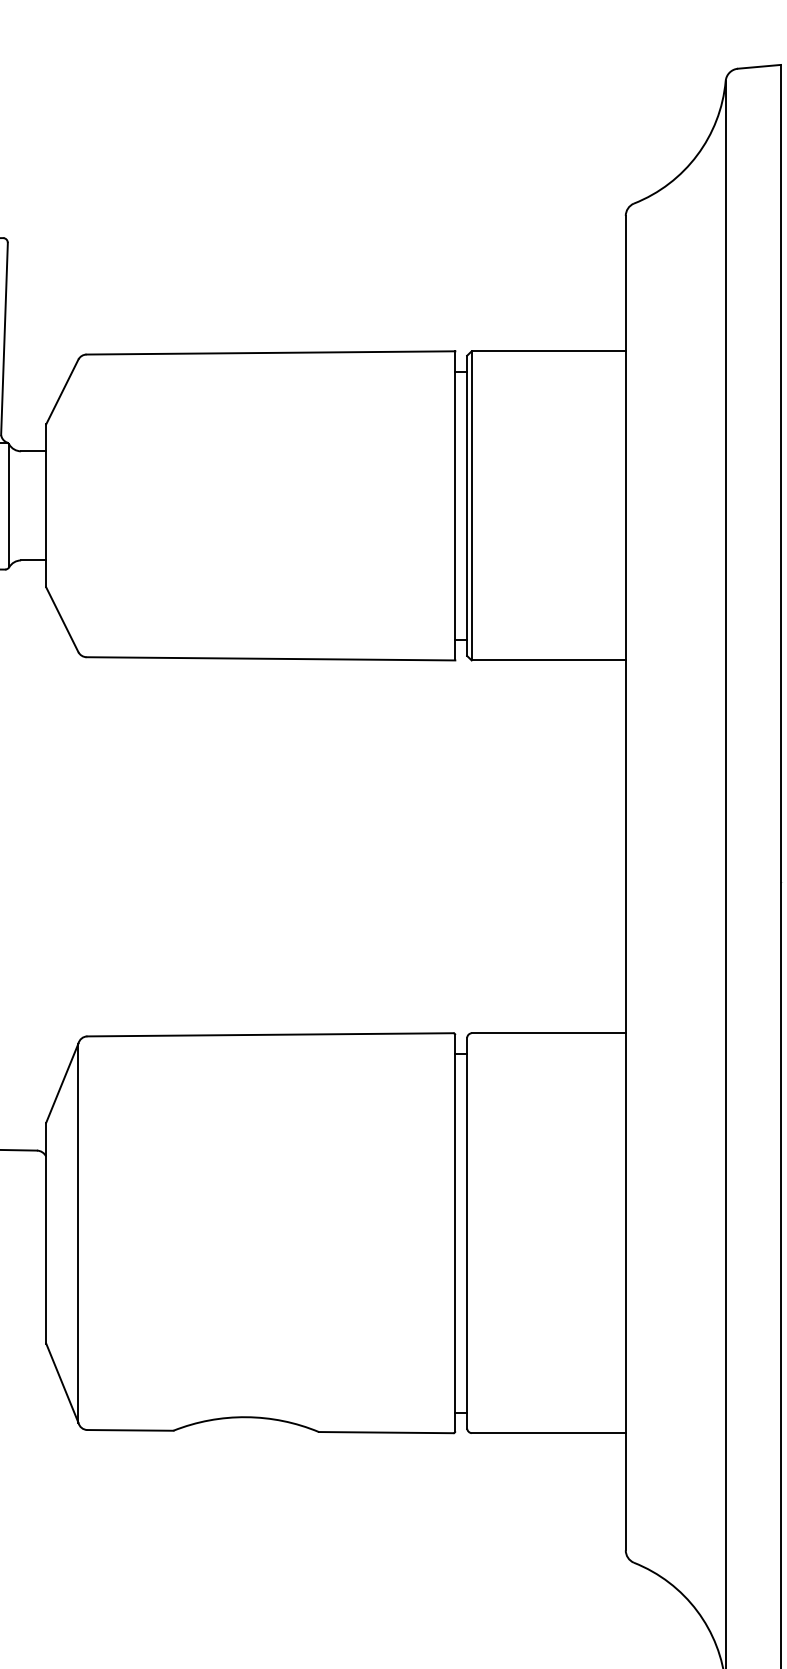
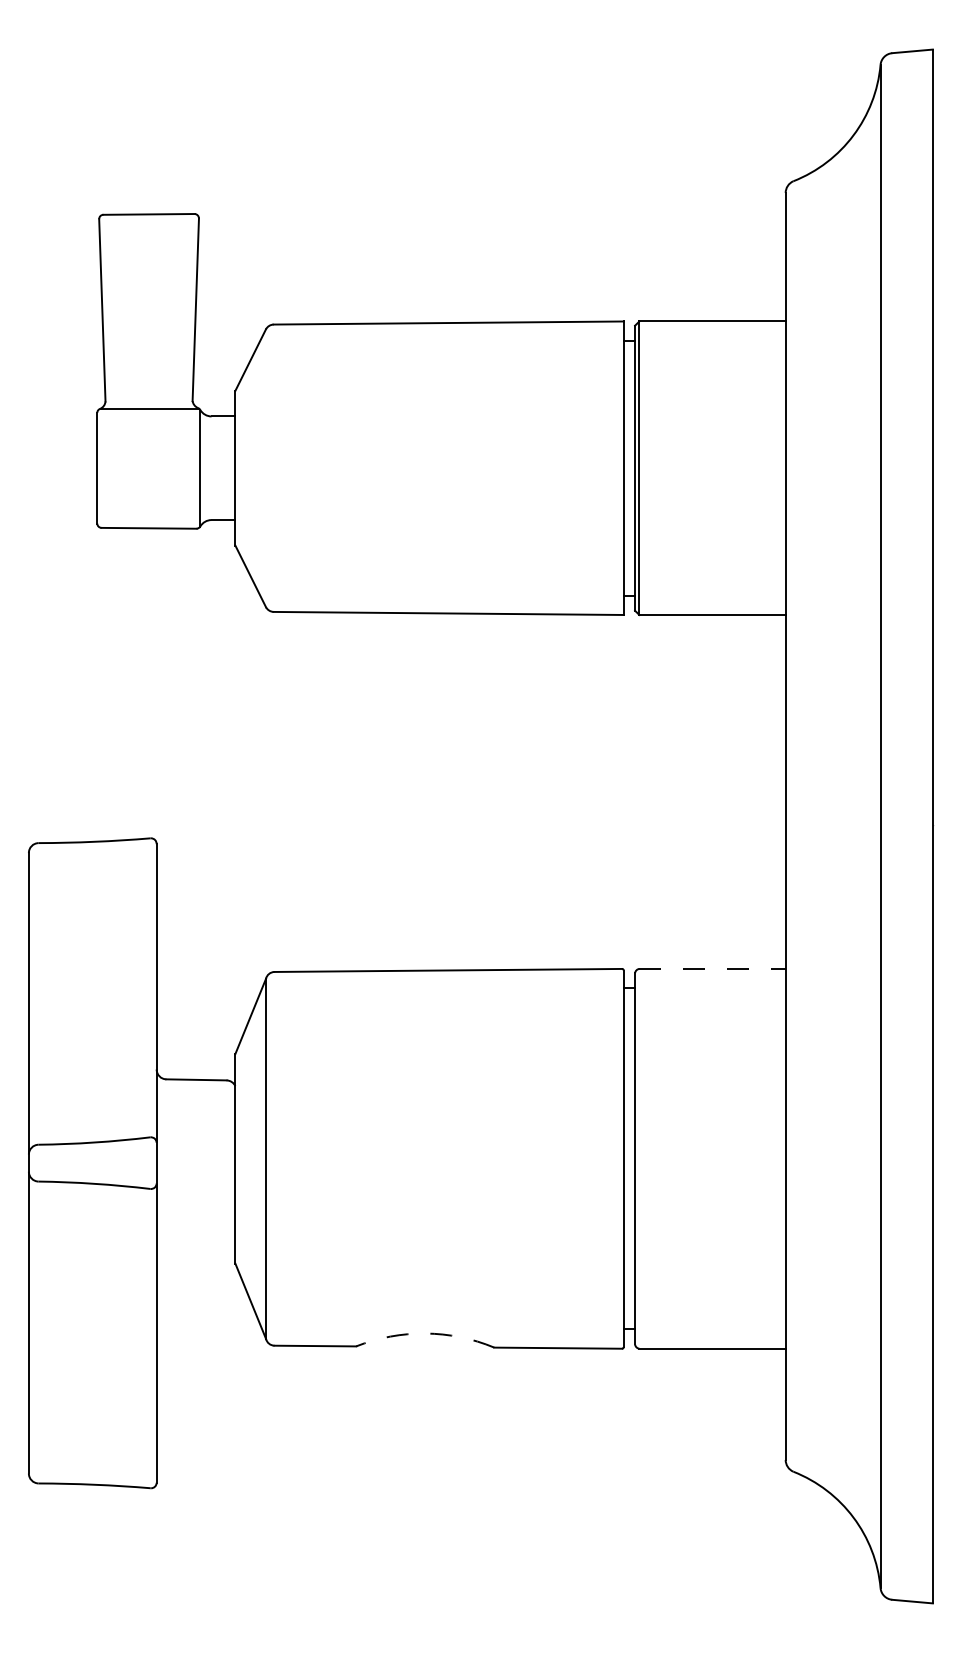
line: (549, 1032) -> (713, 968), solid -> dashed
arc: (246, 1417) -> (425, 1333), solid -> dashed

